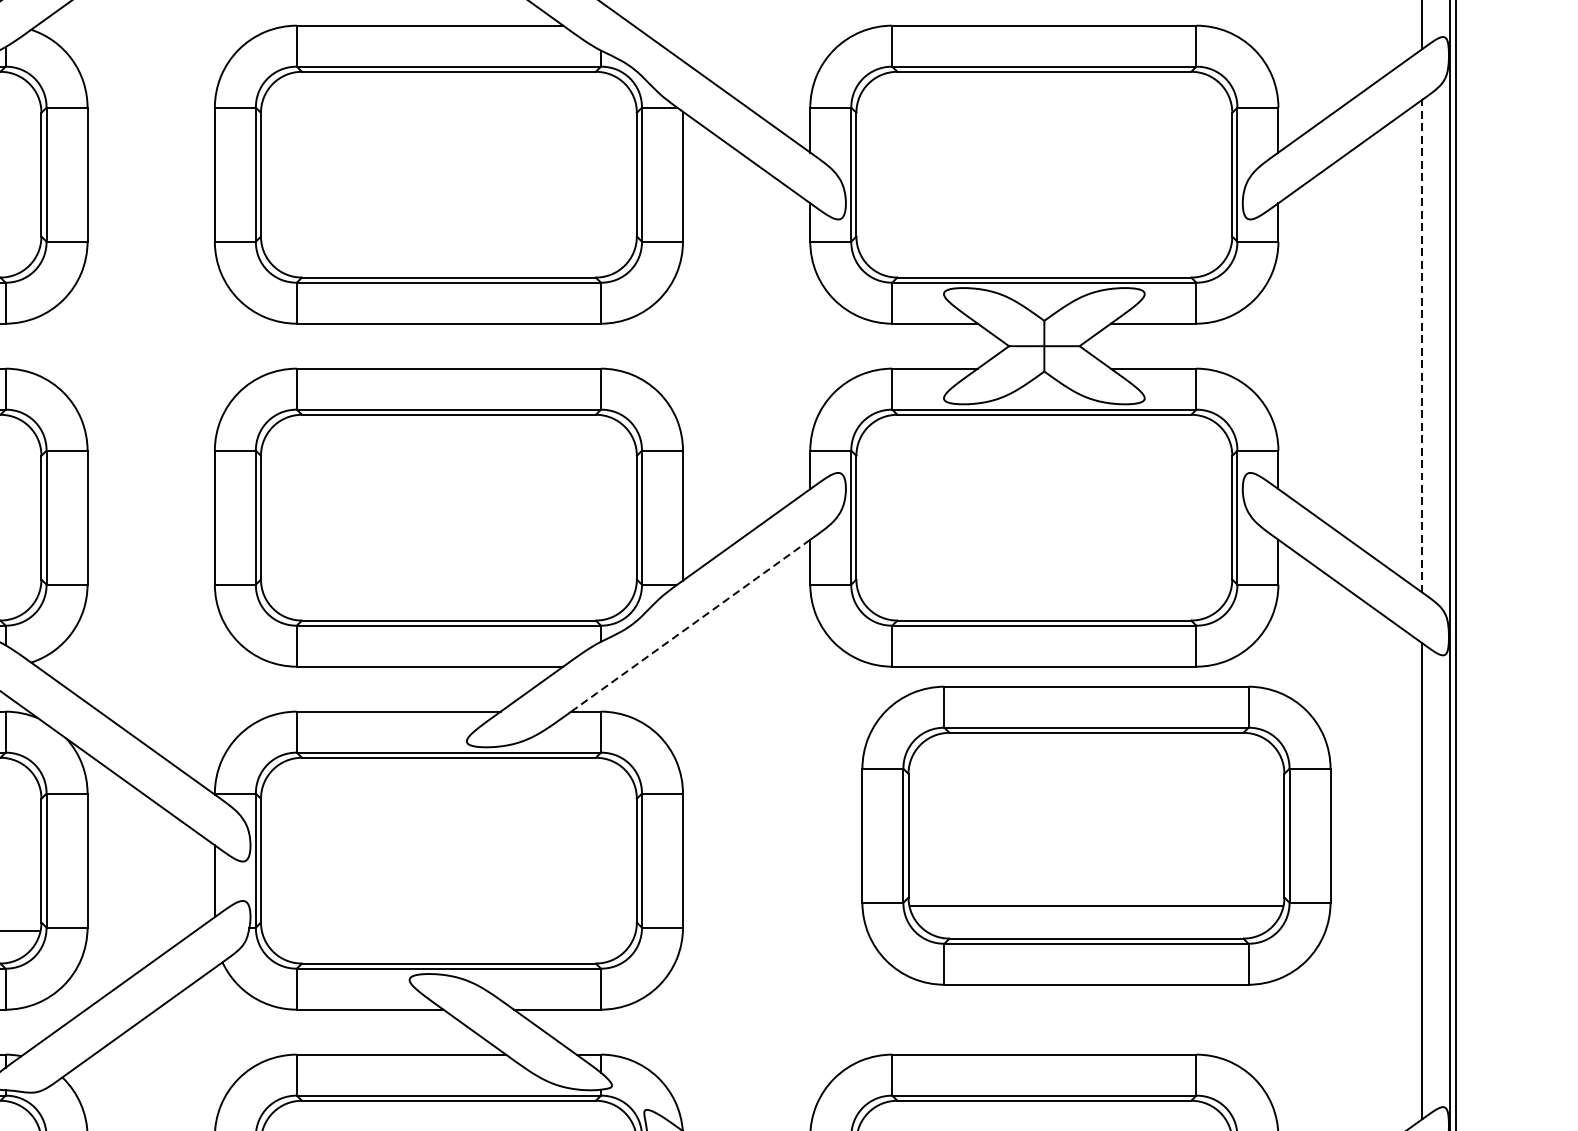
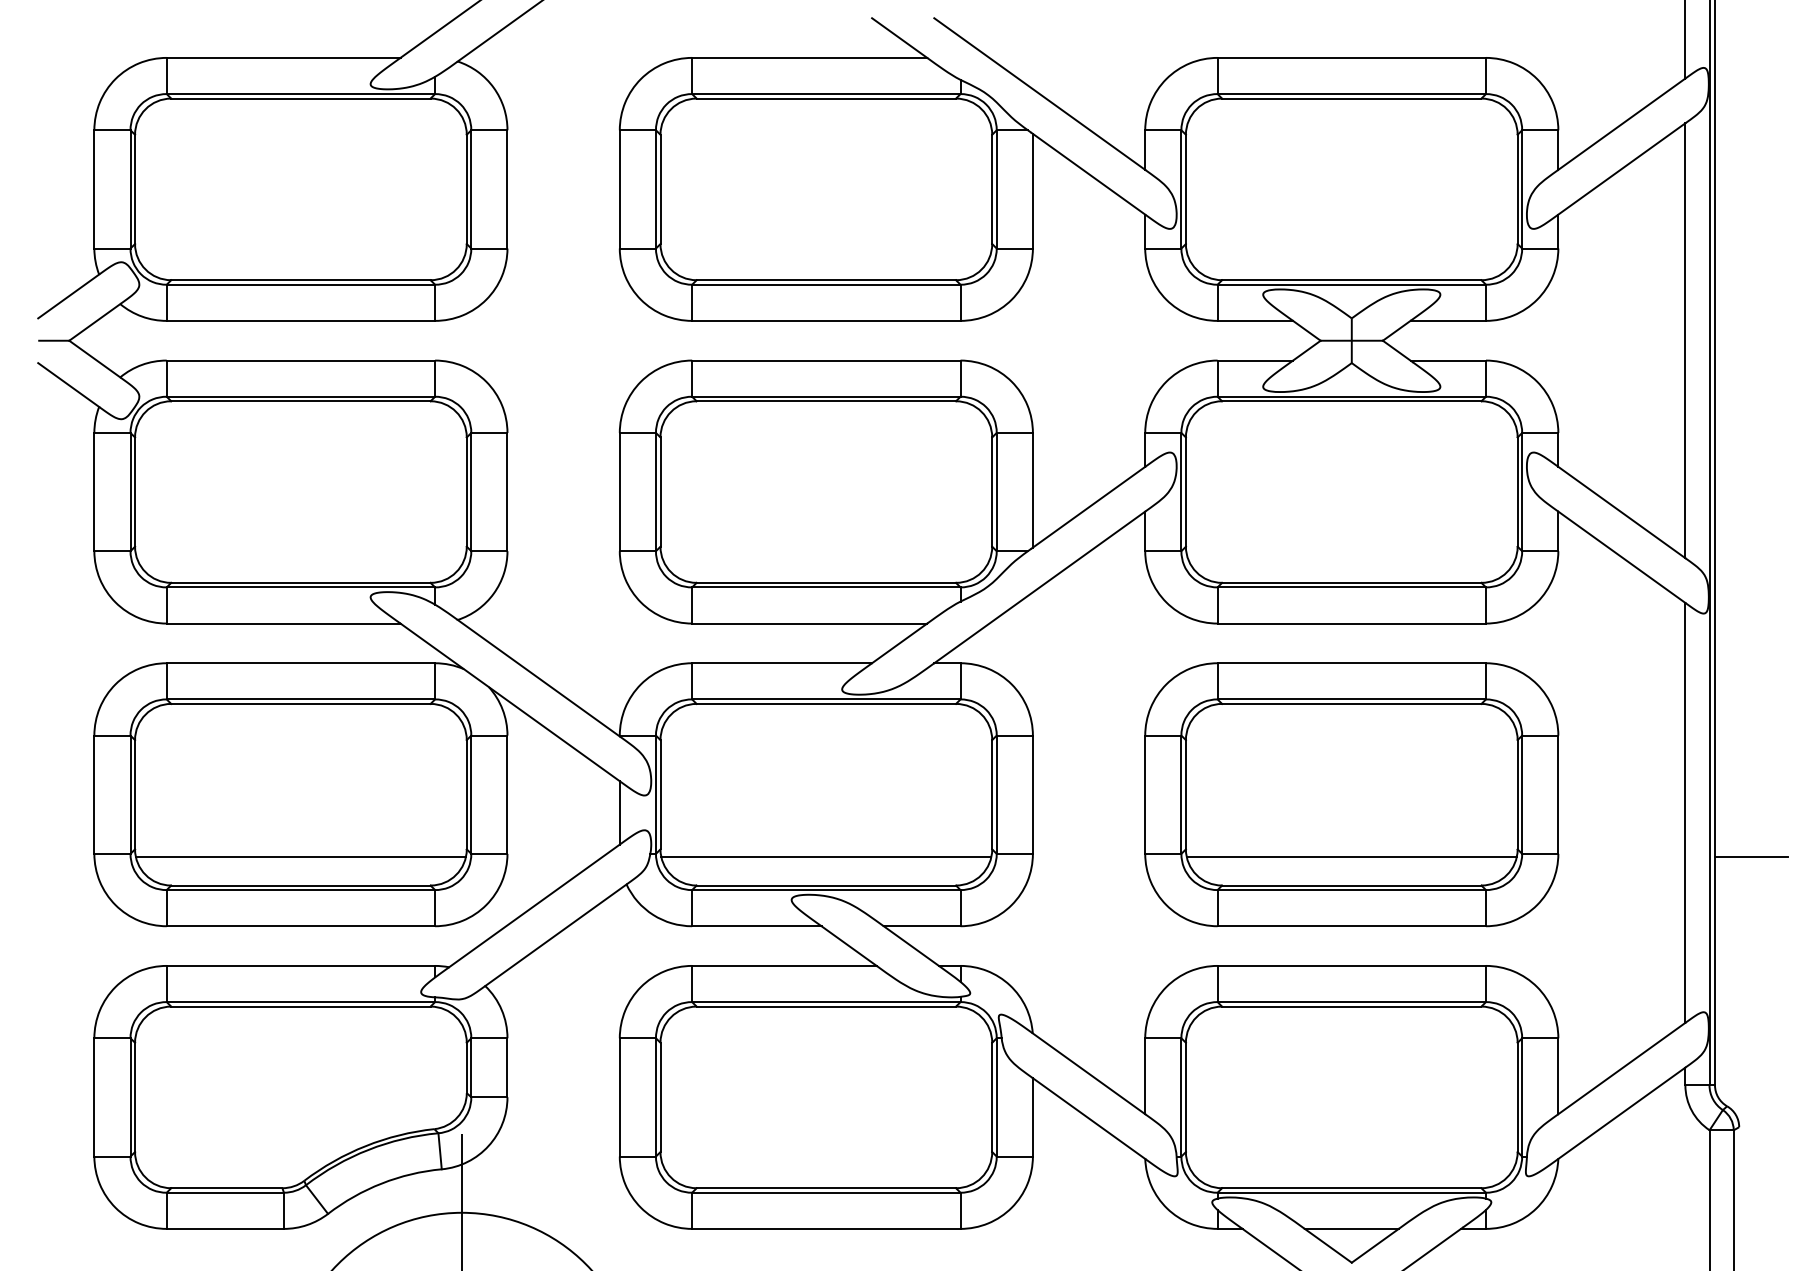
line: (1422, 345) -> (1685, 340), dashed -> solid
line: (690, 625) -> (1039, 587), dashed -> solid
part: (1096, 835) -> (1351, 794), moved
line: (449, 931) -> (826, 857), added
line: (1497, 931) -> (1751, 857), added

